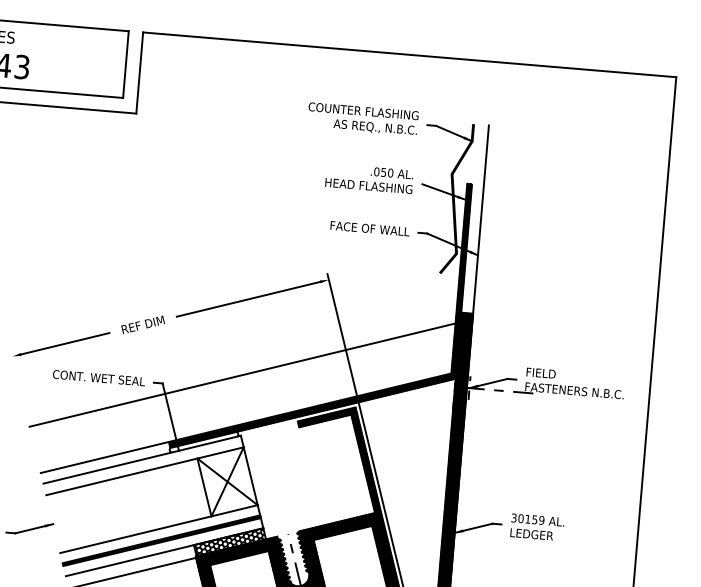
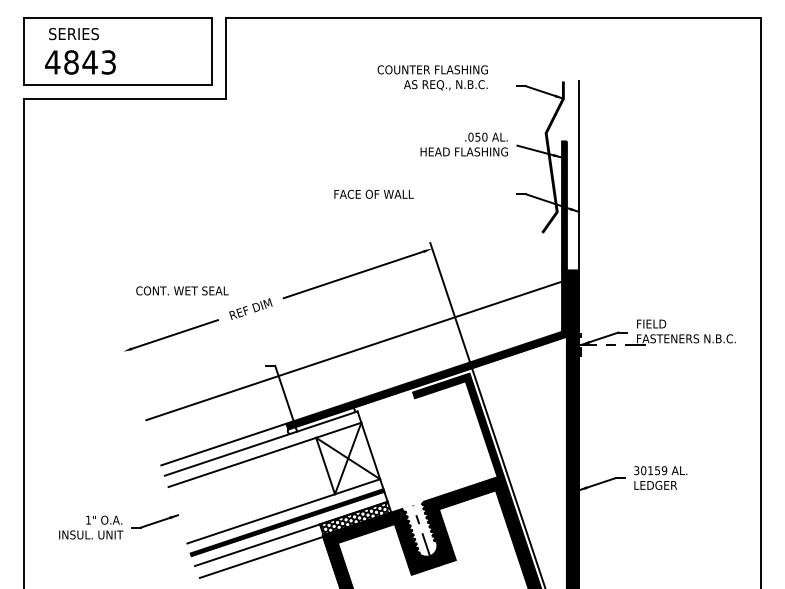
text: (362, 118) -> (432, 77), moved
text: (369, 227) -> (373, 193), moved
text: (99, 377) -> (182, 290), moved

